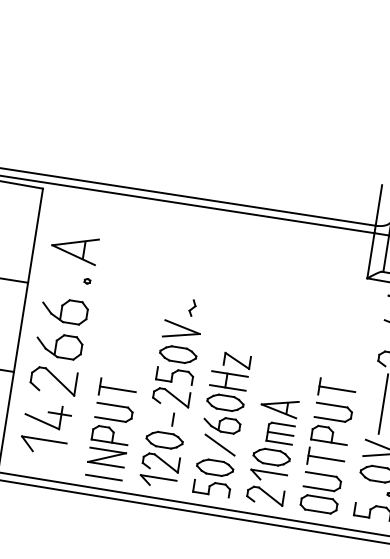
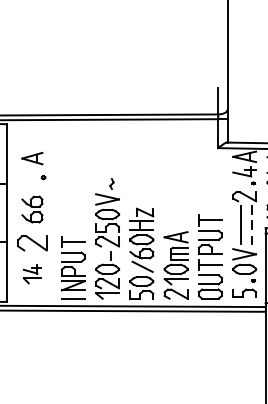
part: (74, 248) -> (32, 158), size x0.7
part: (62, 328) -> (32, 209), size x0.7
part: (46, 429) -> (32, 274), size x0.6

